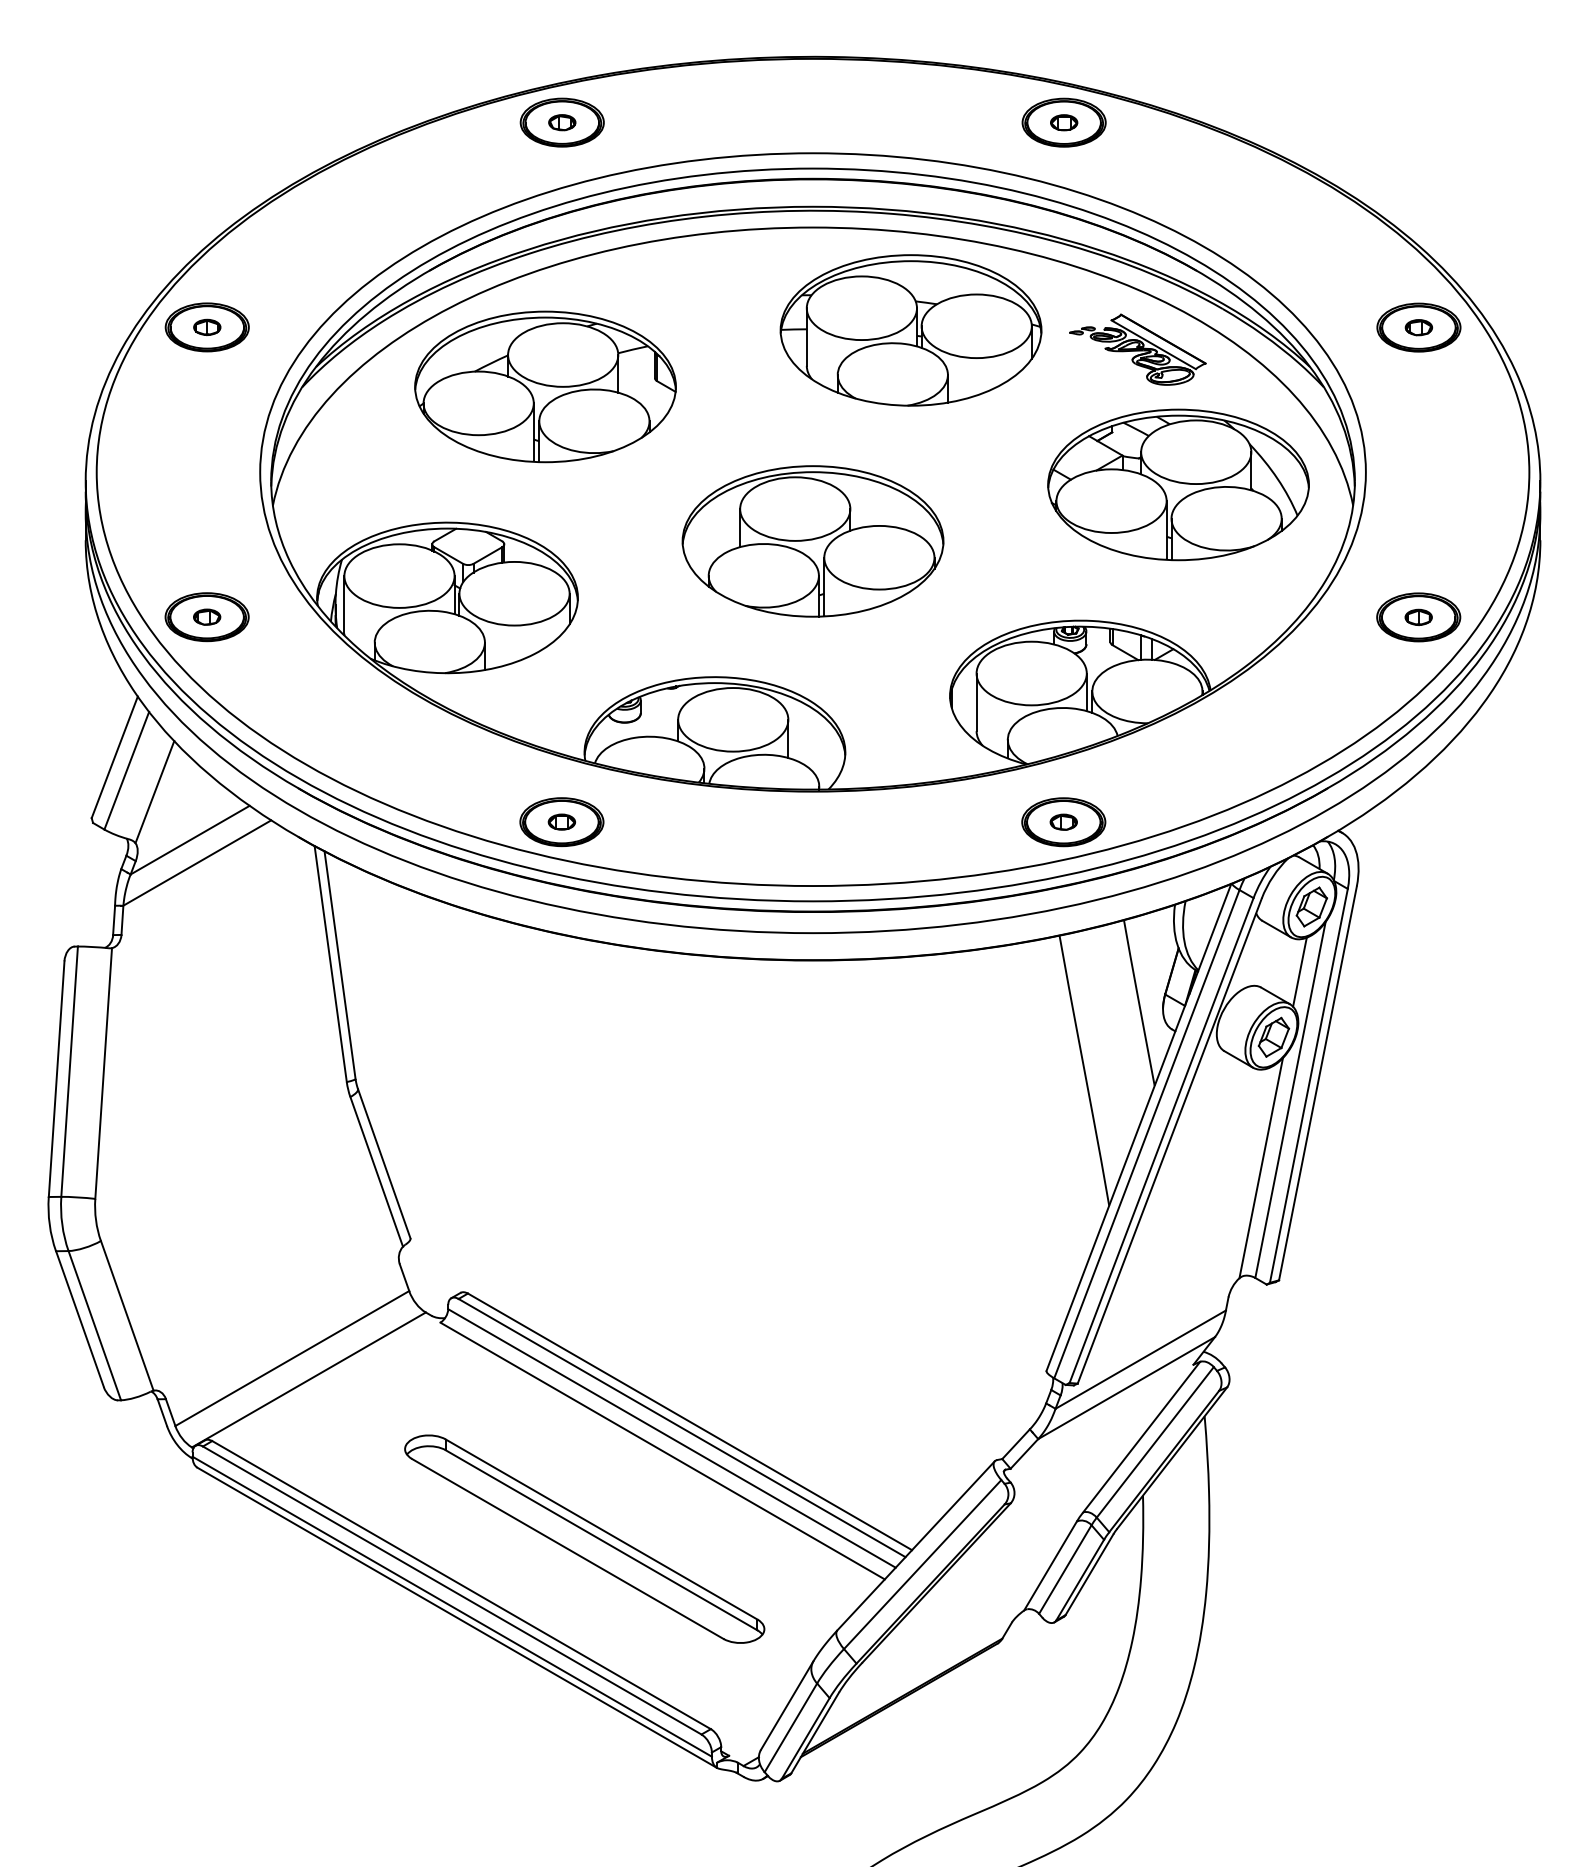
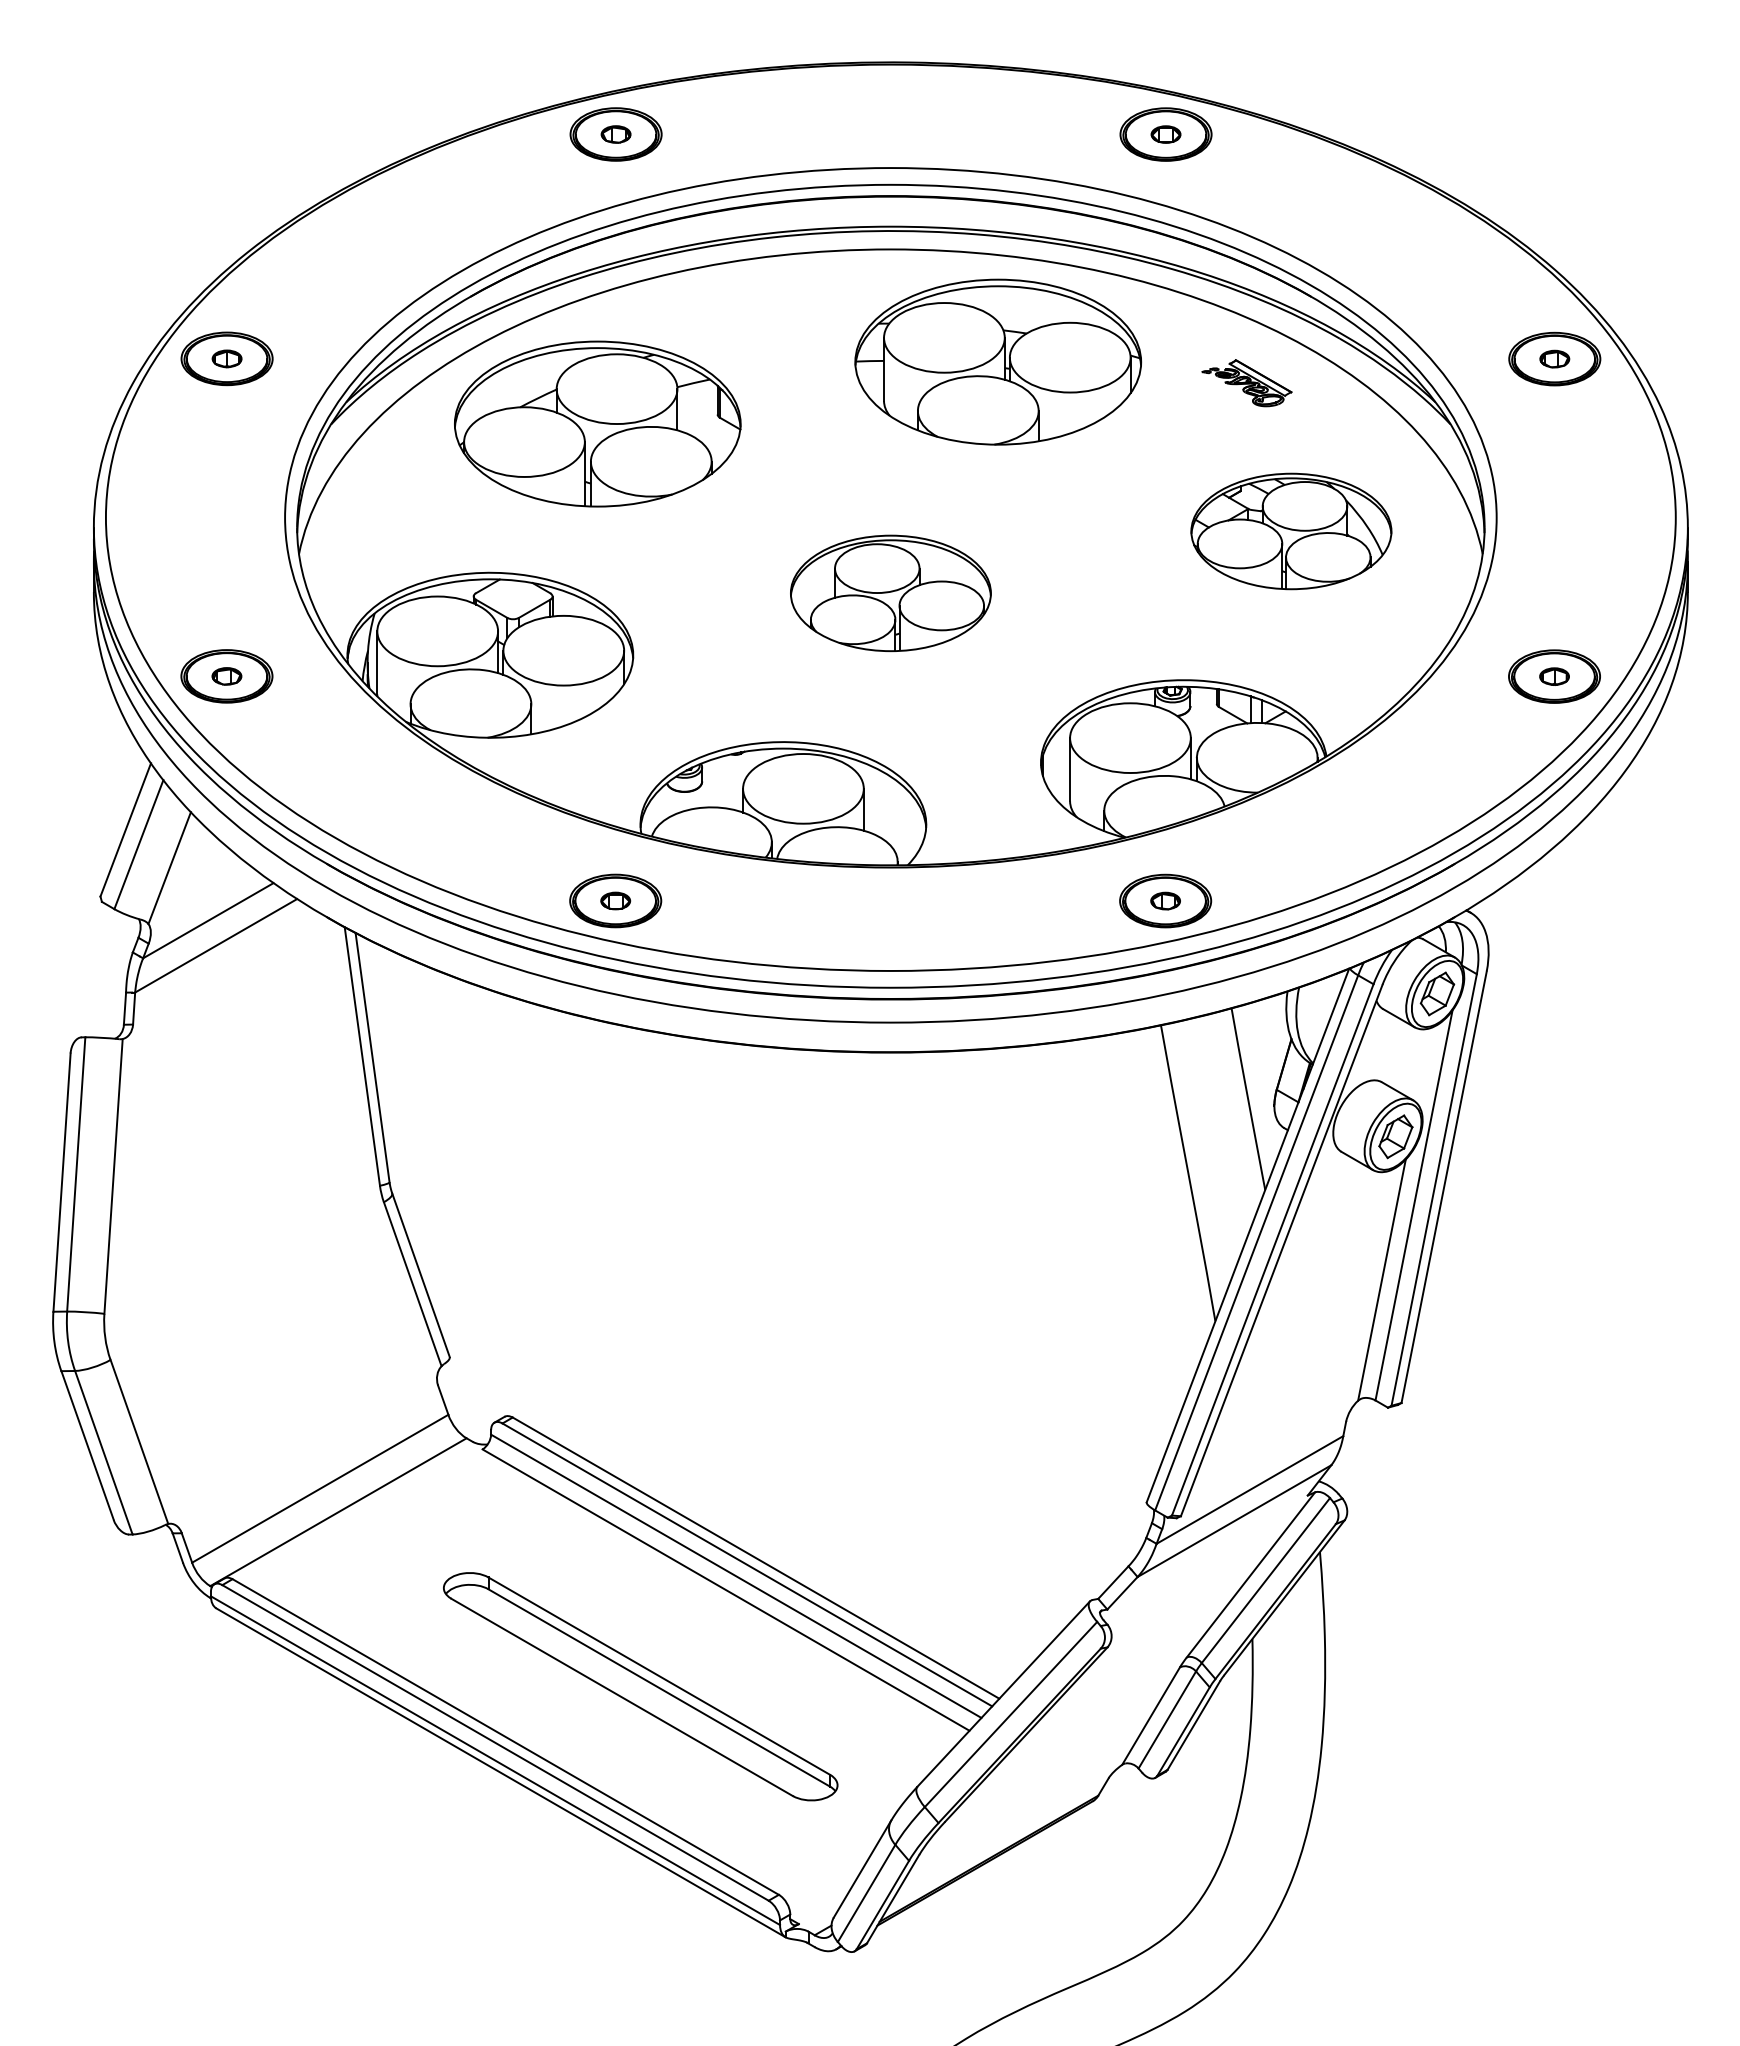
part: (1137, 348) -> (1246, 382), size x0.6
part: (1178, 484) -> (1291, 531), size x0.7
part: (812, 541) -> (890, 593), size x0.7
line: (1299, 972) -> (1423, 1065), removed

